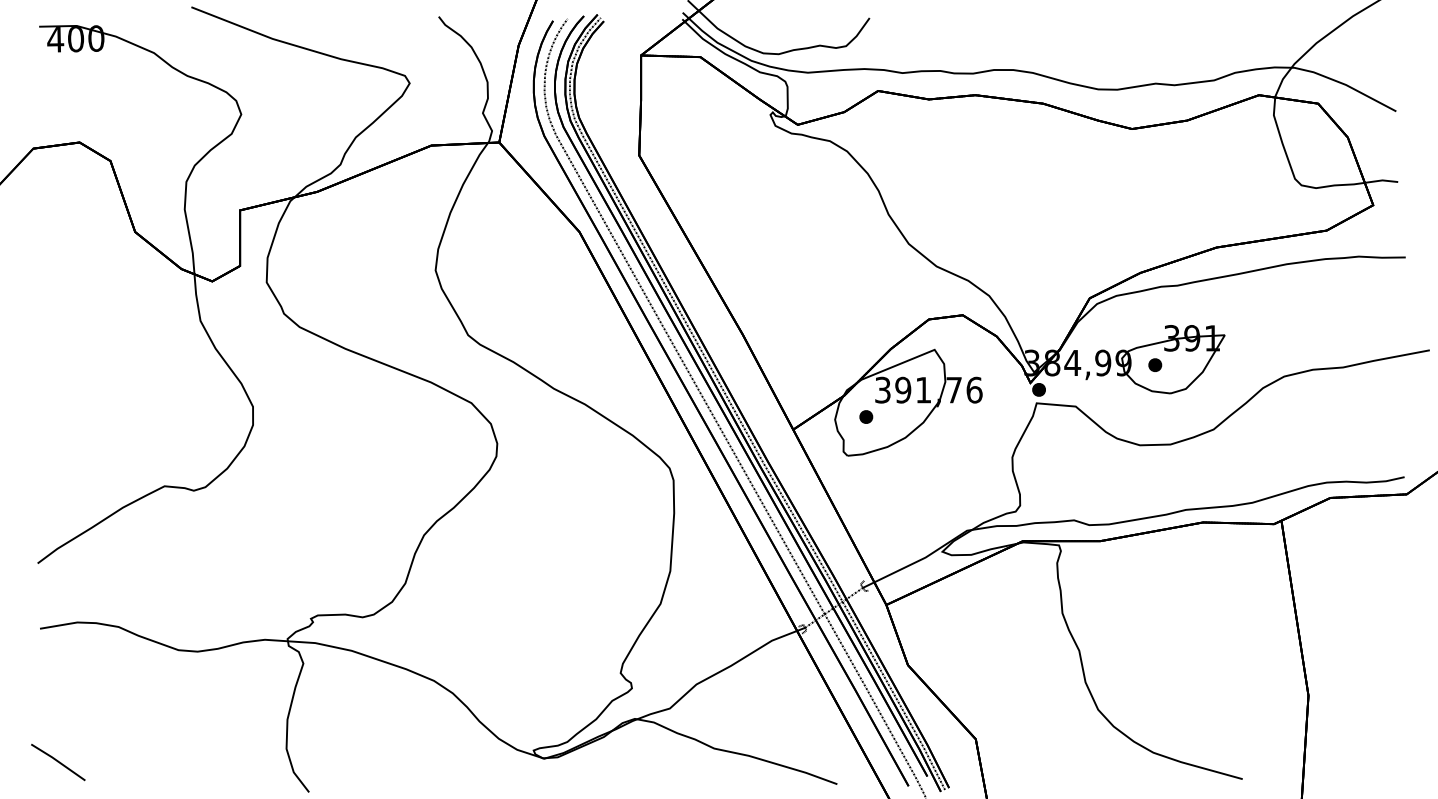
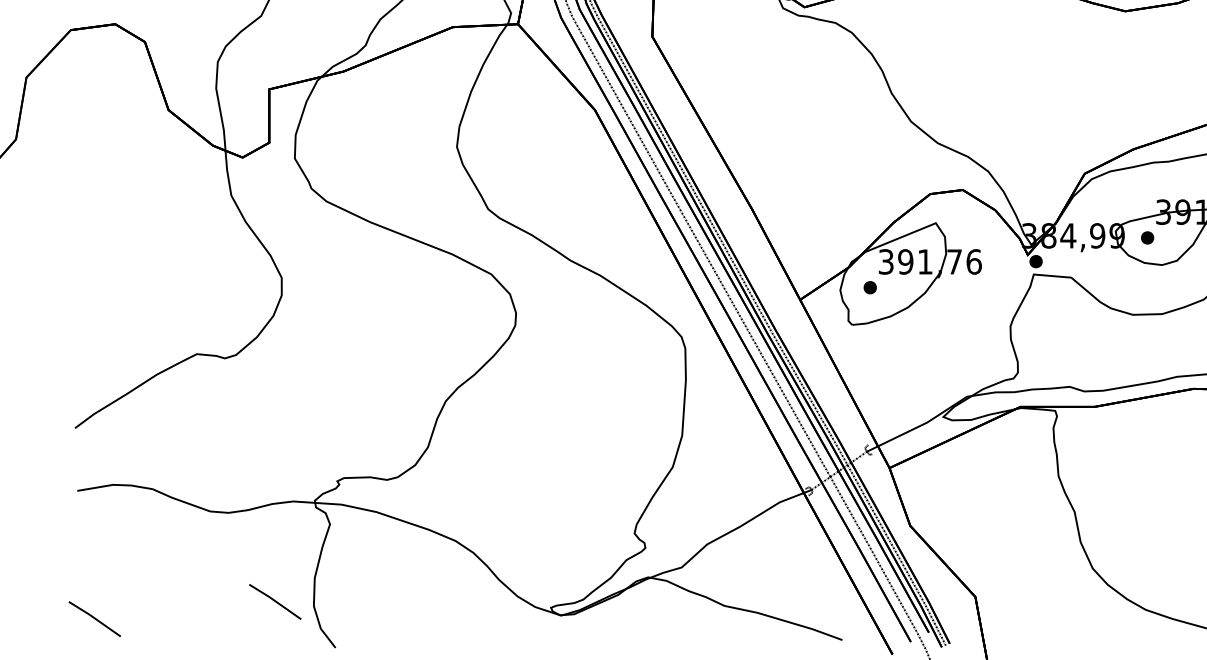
line: (246, 744) -> (275, 601), added

